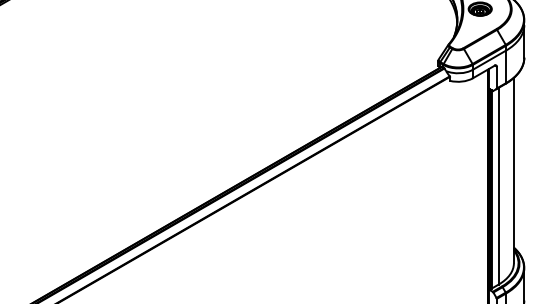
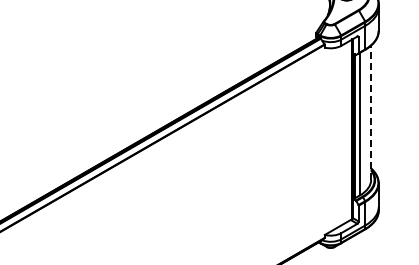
line: (514, 170) -> (371, 112), solid -> dashed

